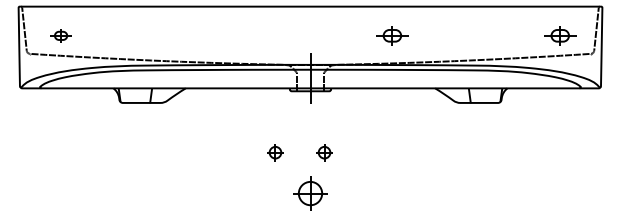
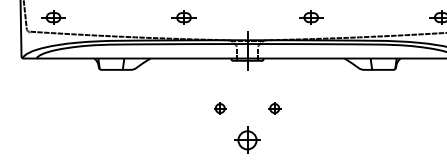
part: (60, 35) -> (53, 17), size x1.43
part: (228, 35) -> (183, 17), added
part: (324, 152) -> (274, 108), moved

